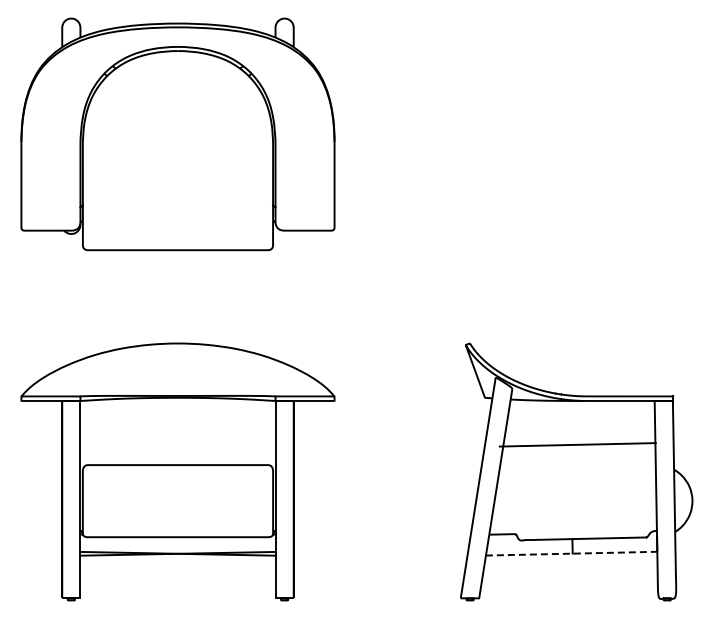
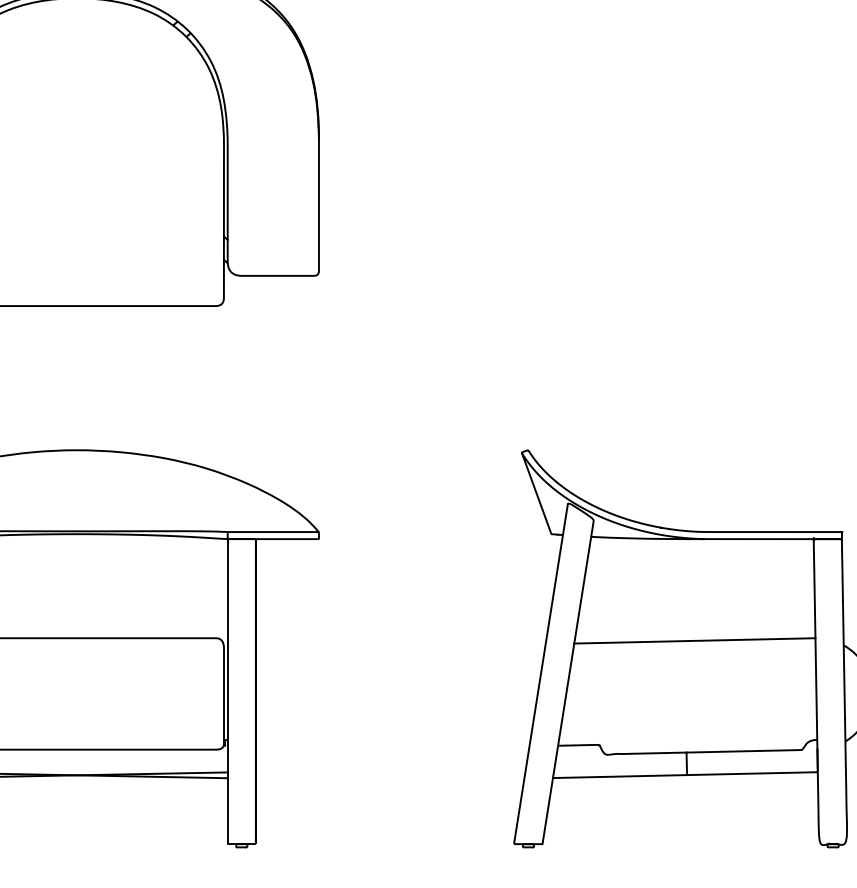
line: (577, 444) -> (694, 640), moved
line: (571, 553) -> (685, 774), dashed -> solid

